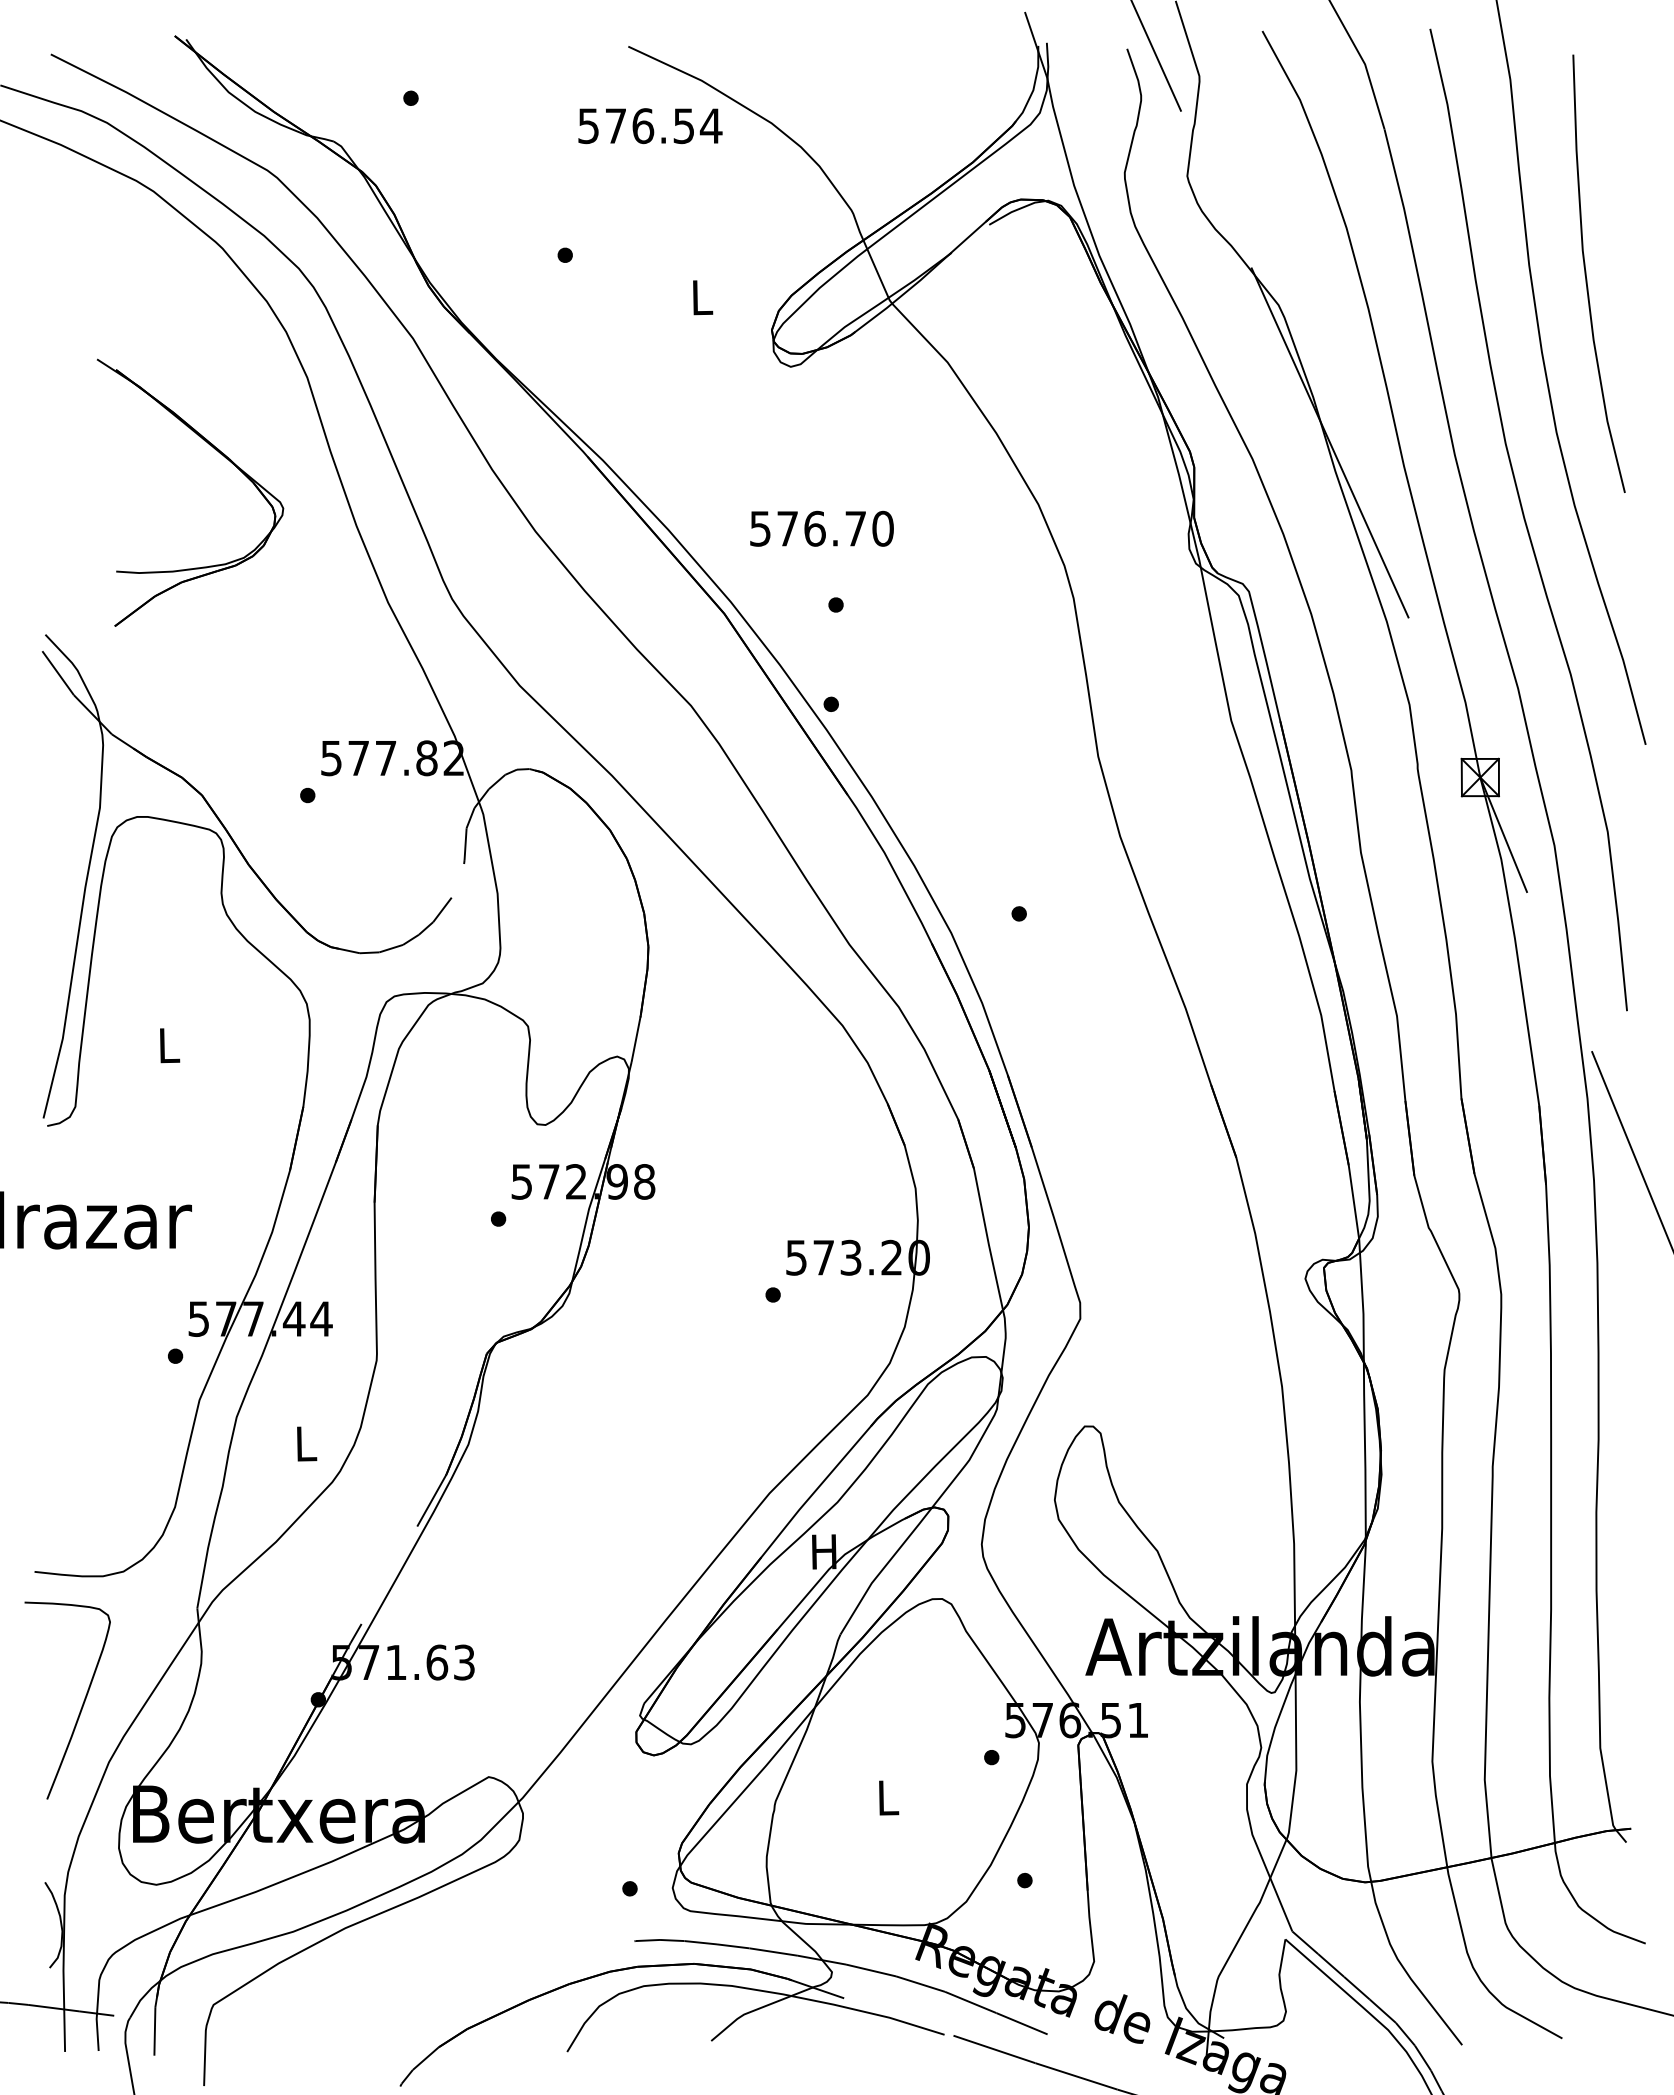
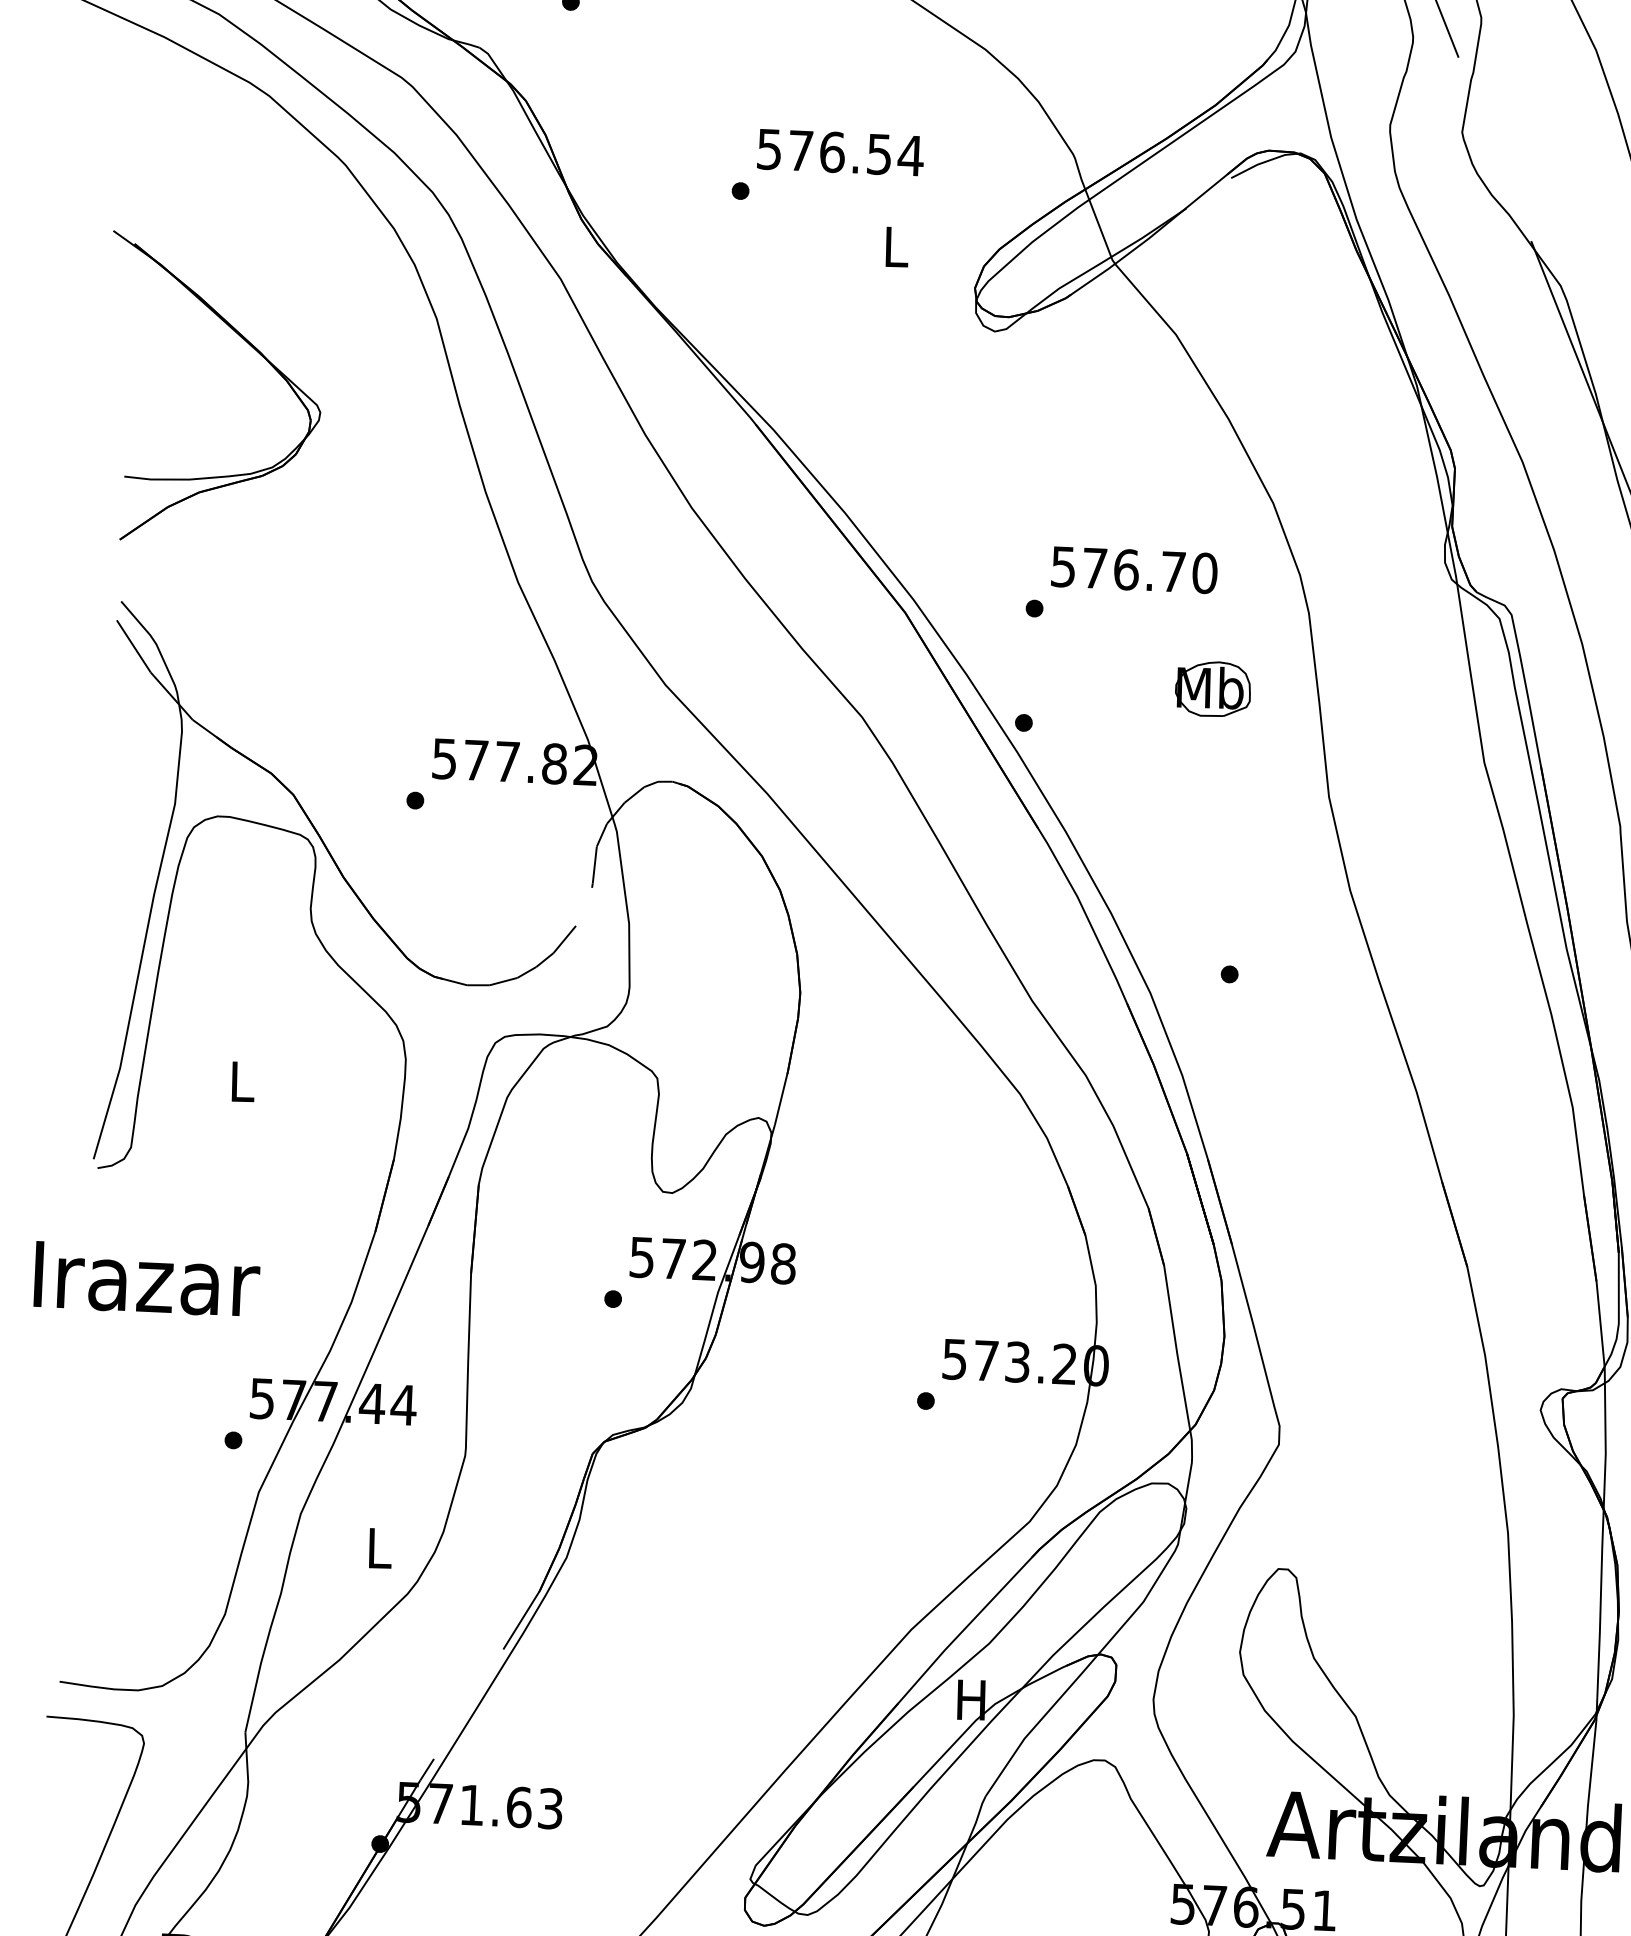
text: (650, 126) -> (840, 153), moved
part: (220, 454) -> (250, 347), moved
text: (821, 528) -> (1133, 569), moved
part: (993, 667) -> (1212, 688), added

